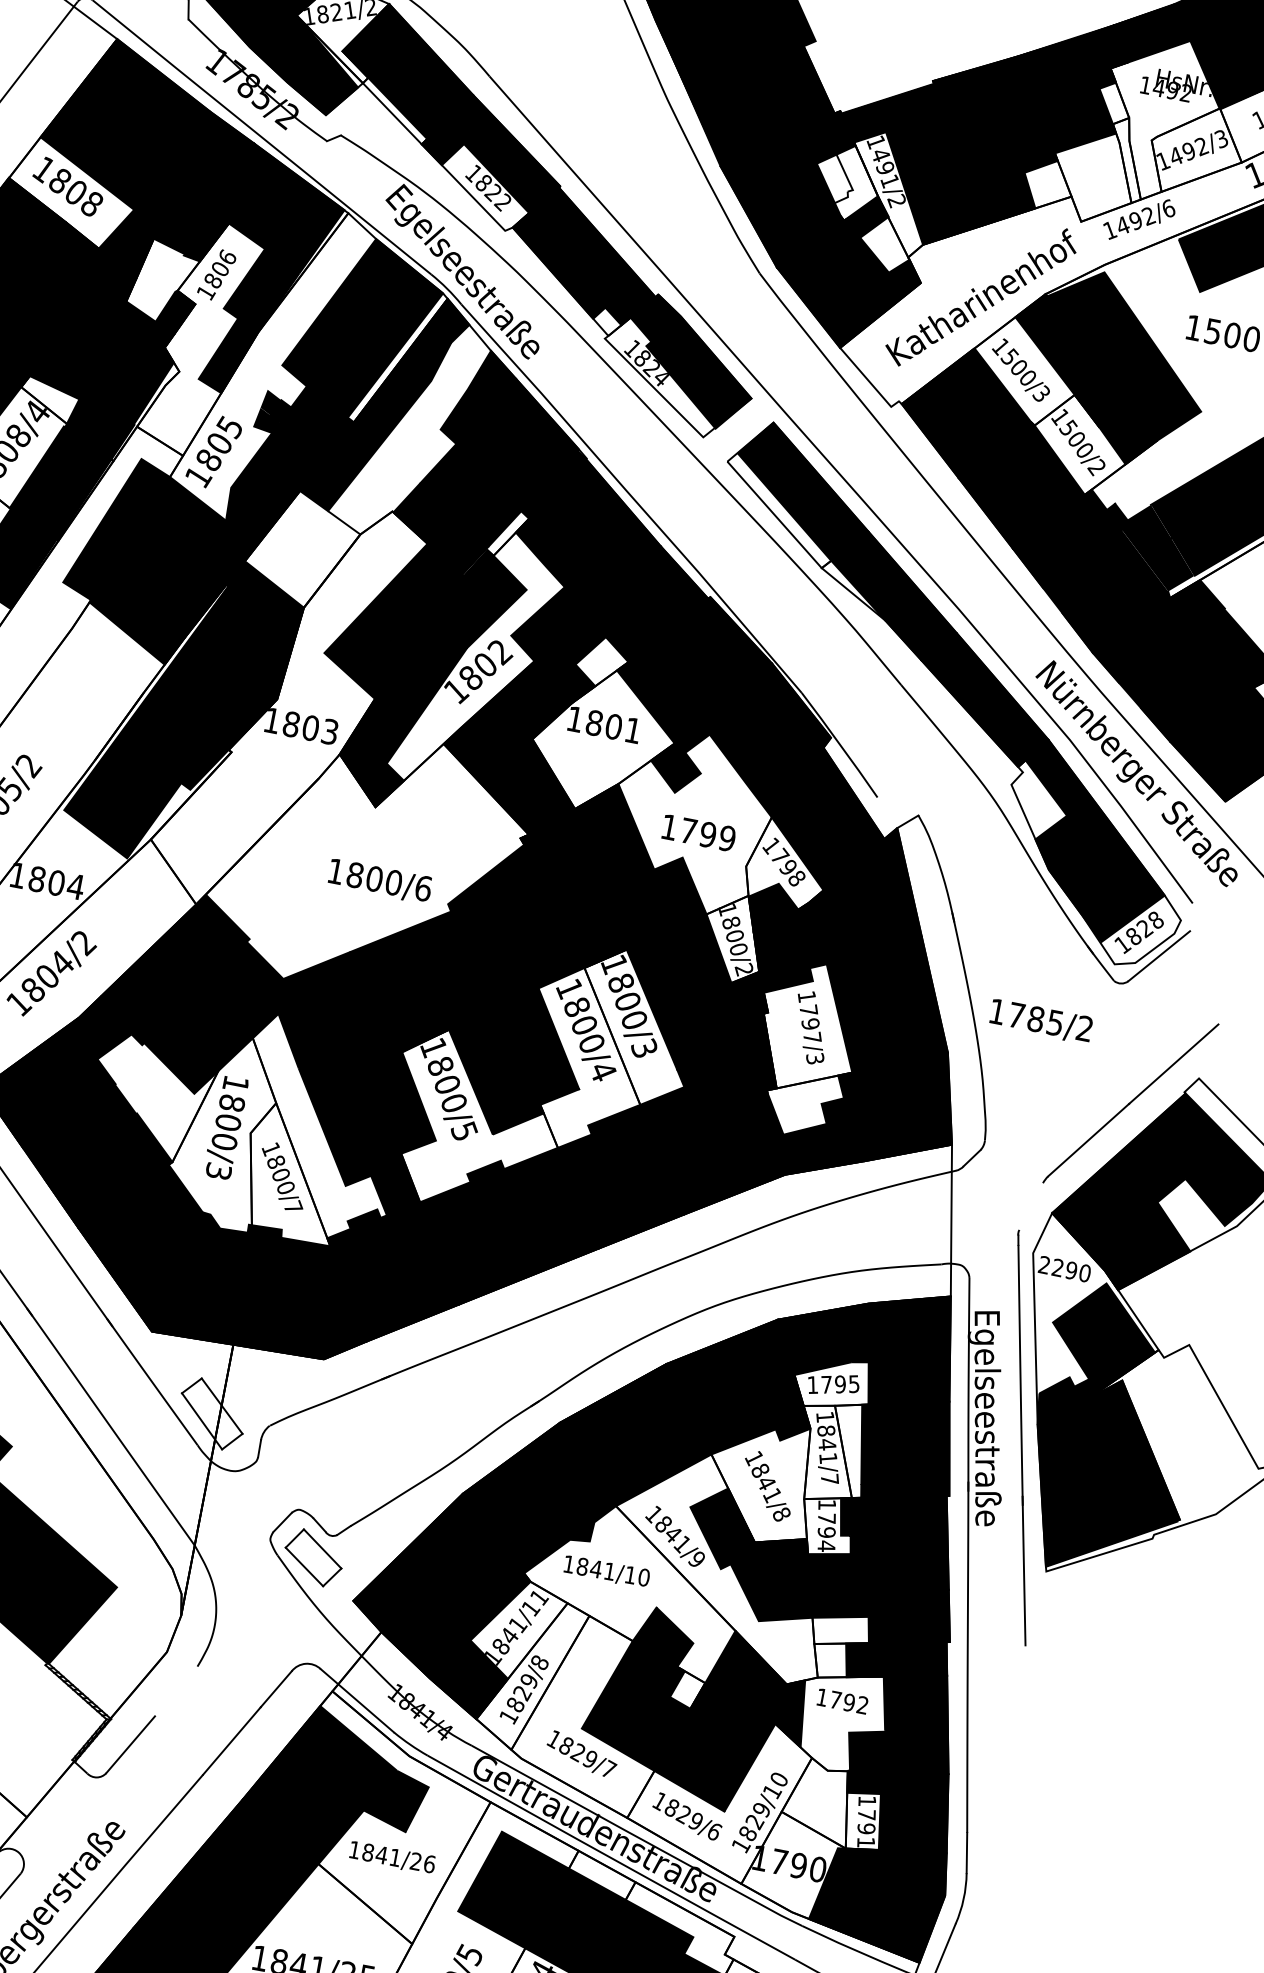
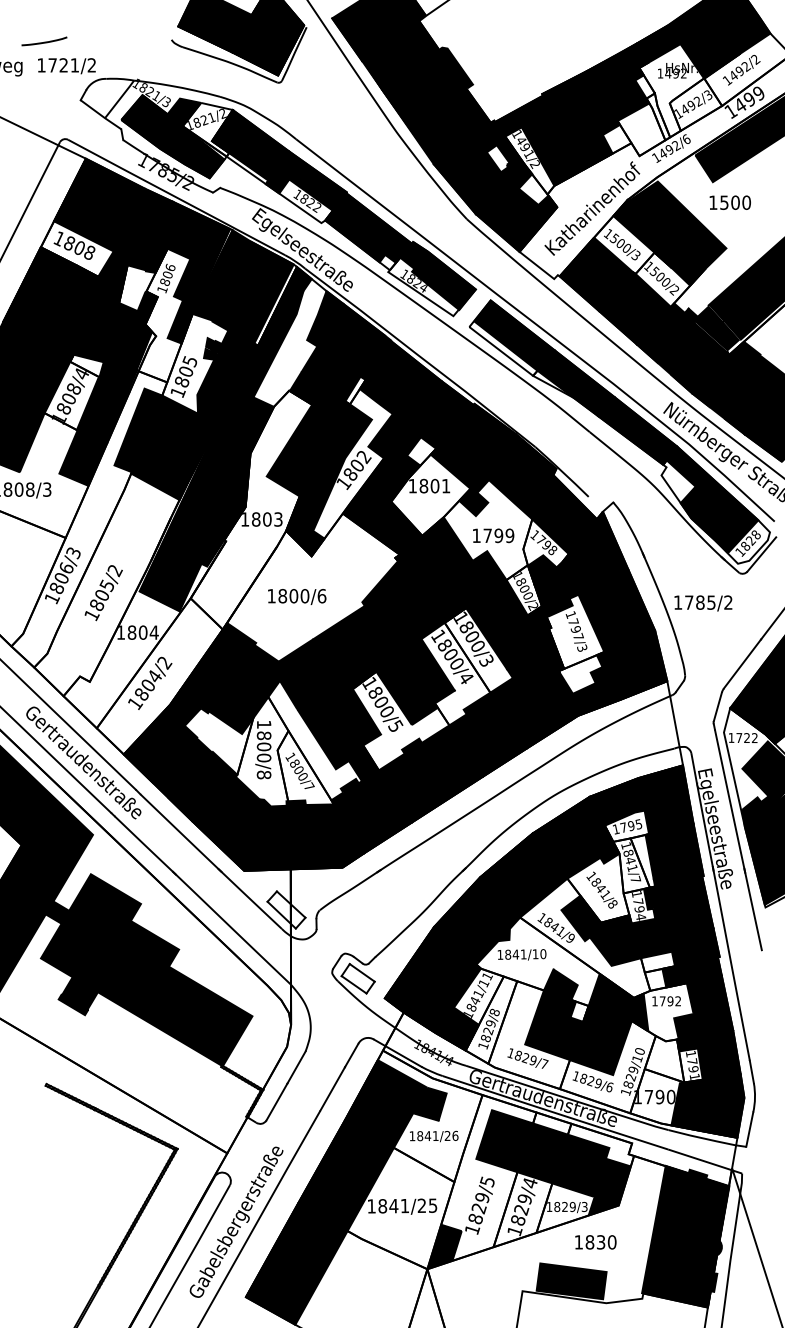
fill: (855, 184) -> (510, 159), added
fill: (313, 288) -> (221, 275), added
fill: (300, 549) -> (242, 421), added
text: (380, 880) -> (297, 596), moved
text: (217, 1170) -> (263, 774), 1800/3 -> 1800/8
line: (1030, 1205) -> (717, 706), added
text: (1063, 1268) -> (742, 737), 2290 -> 1722
line: (176, 1691) -> (296, 1067), added

